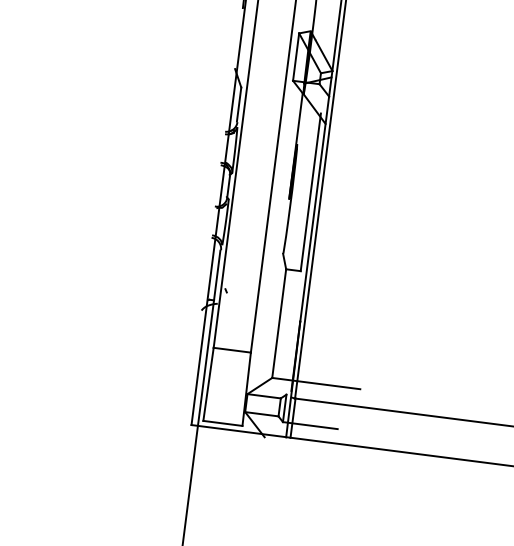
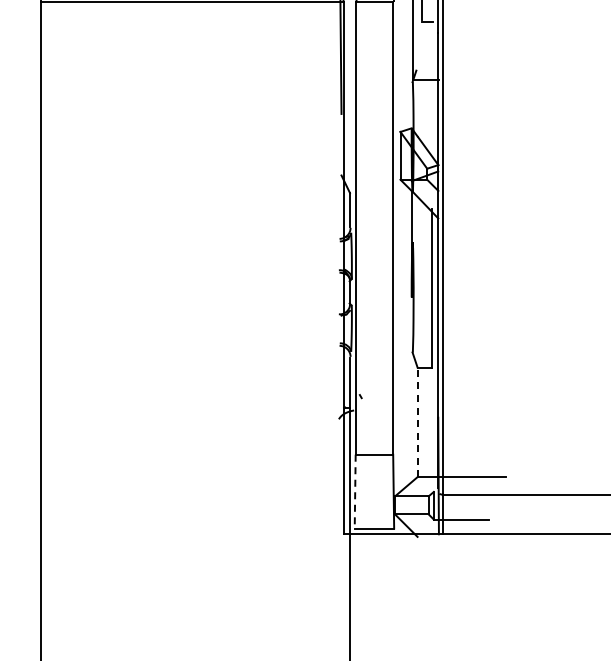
line: (279, 323) -> (417, 422), solid -> dashed
line: (208, 384) -> (355, 491), solid -> dashed

